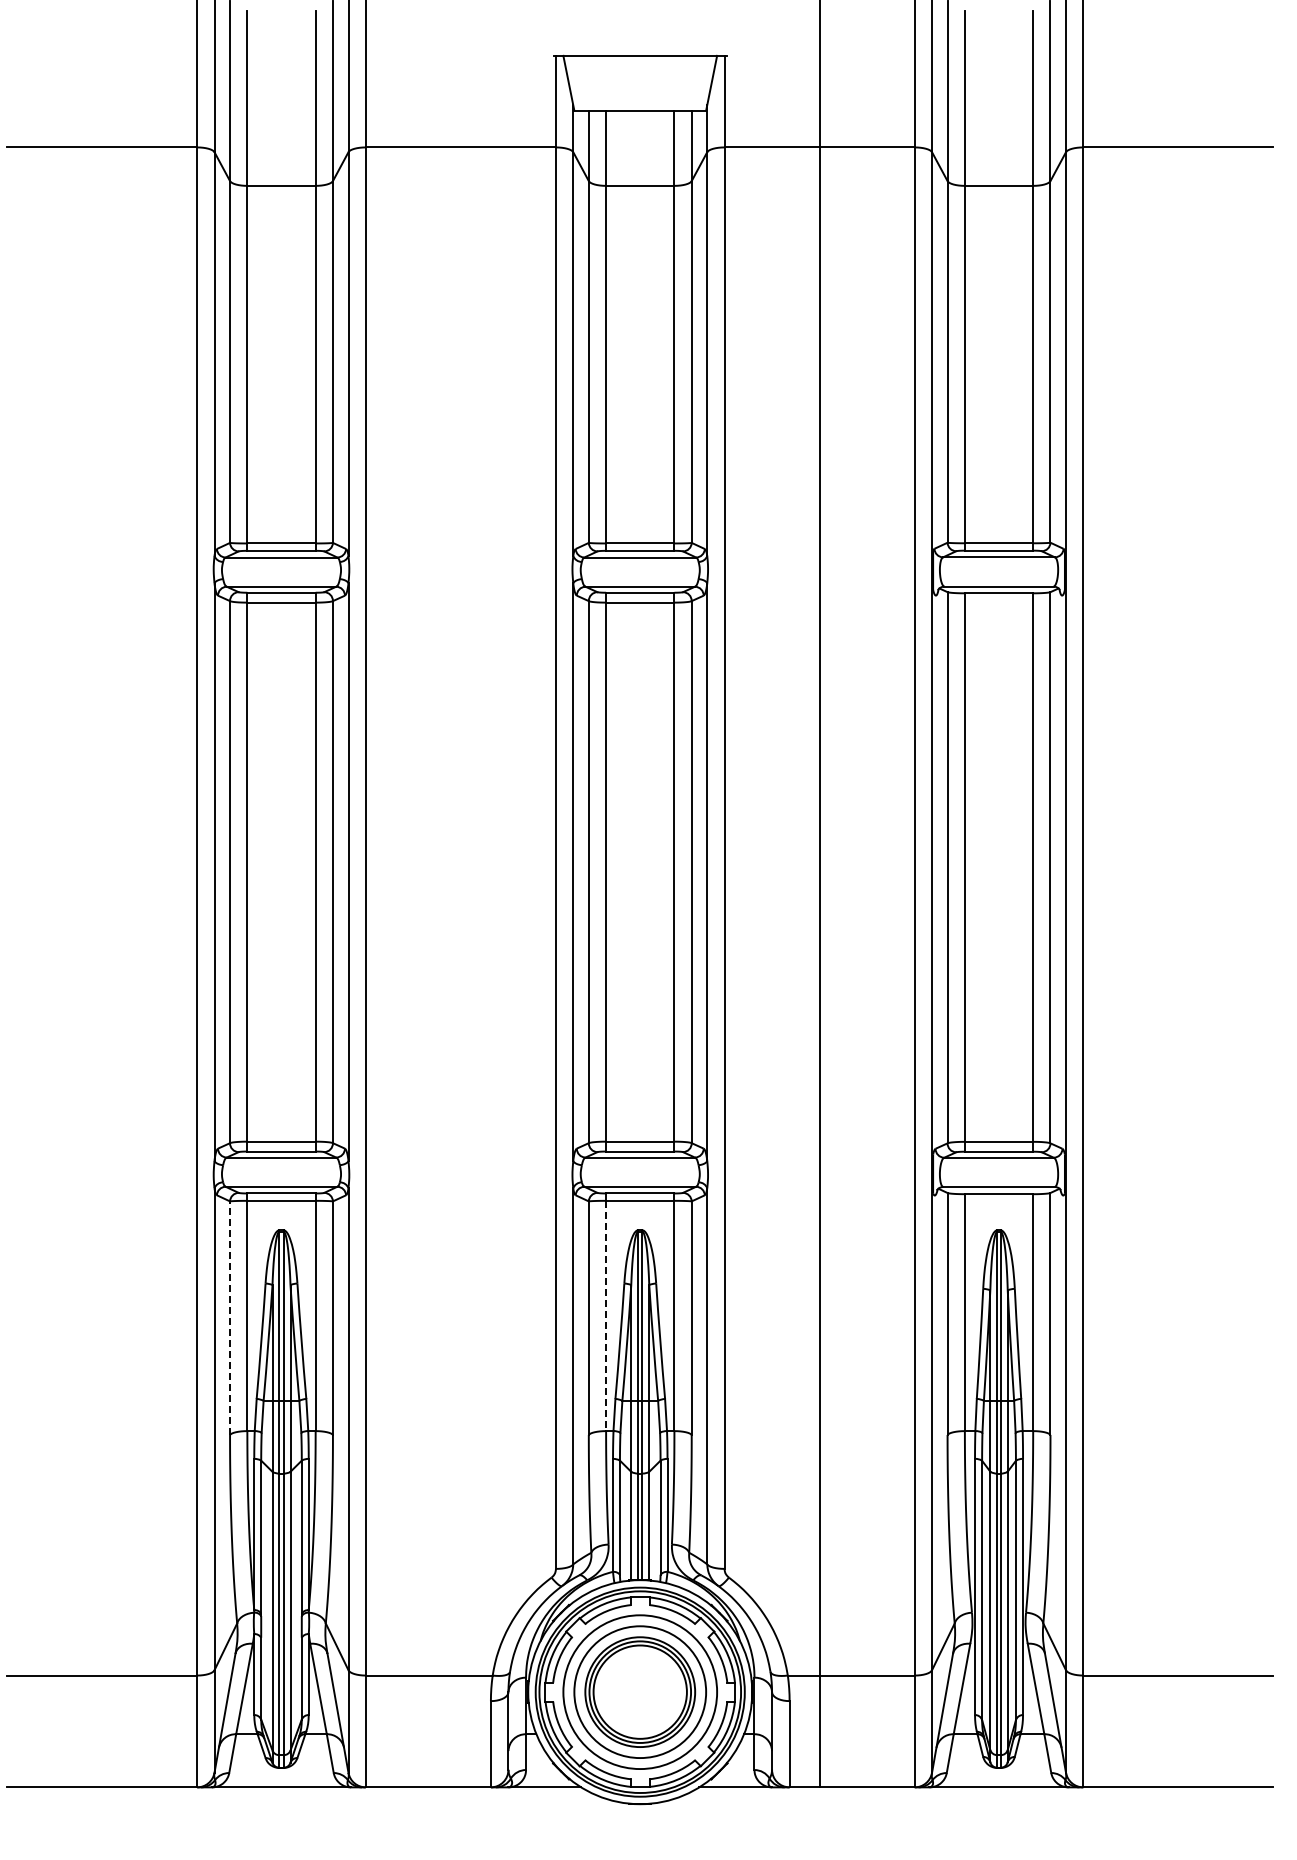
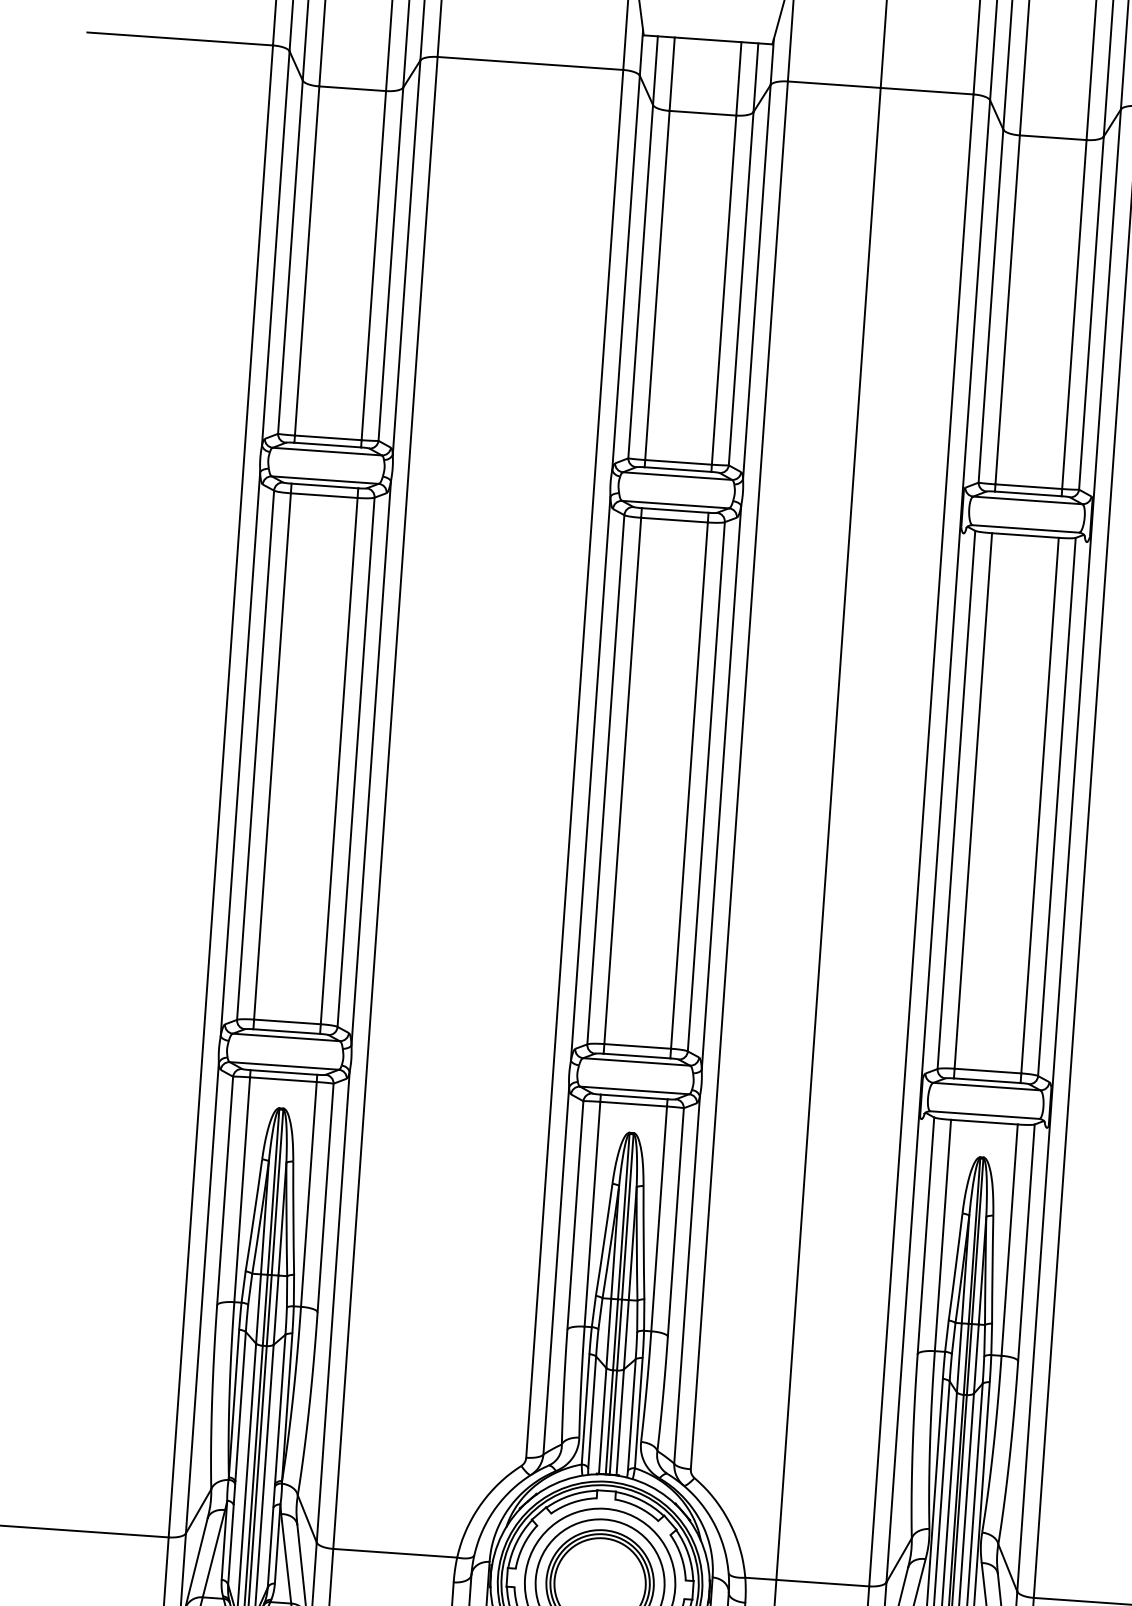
line: (606, 1316) -> (592, 1214), dashed -> solid
line: (230, 1318) -> (225, 1191), dashed -> solid

